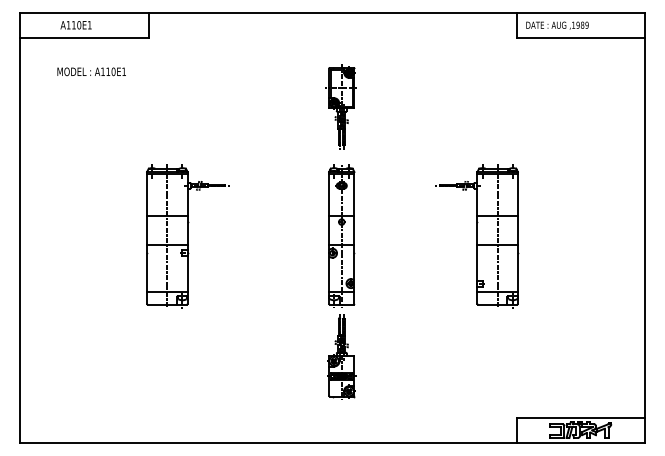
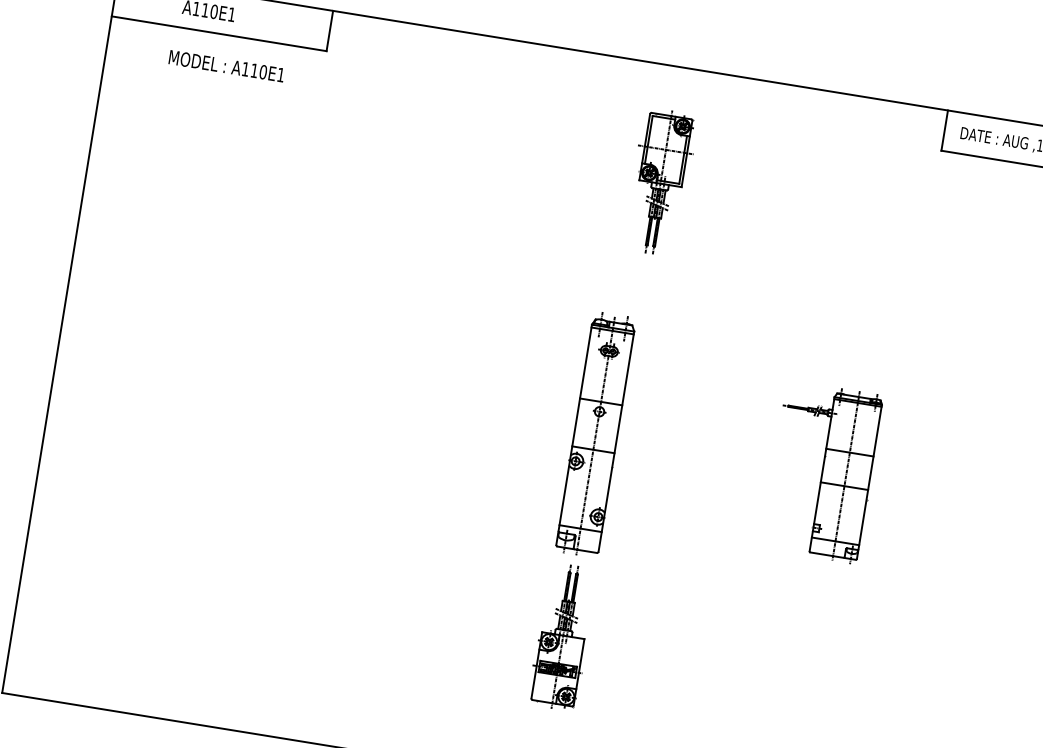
text: (91, 71) -> (226, 65), moved
part: (340, 106) -> (658, 180), moved
part: (187, 236) -> (337, 394), removed
part: (477, 236) -> (822, 472), size x0.7

